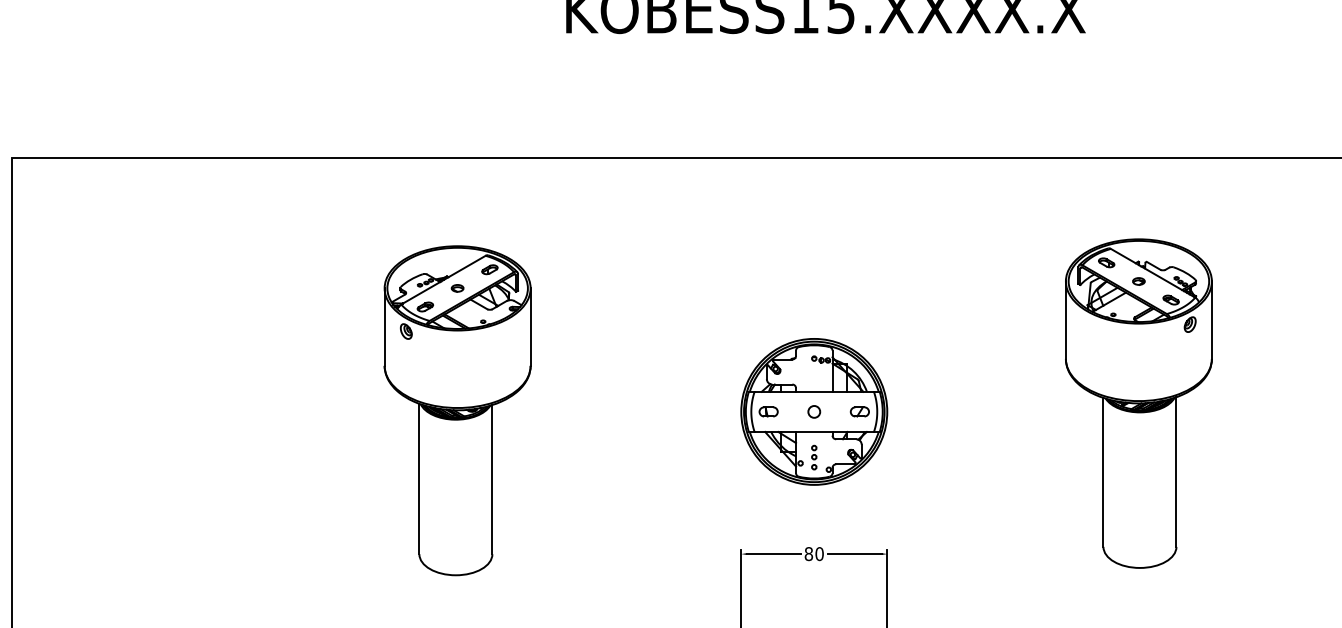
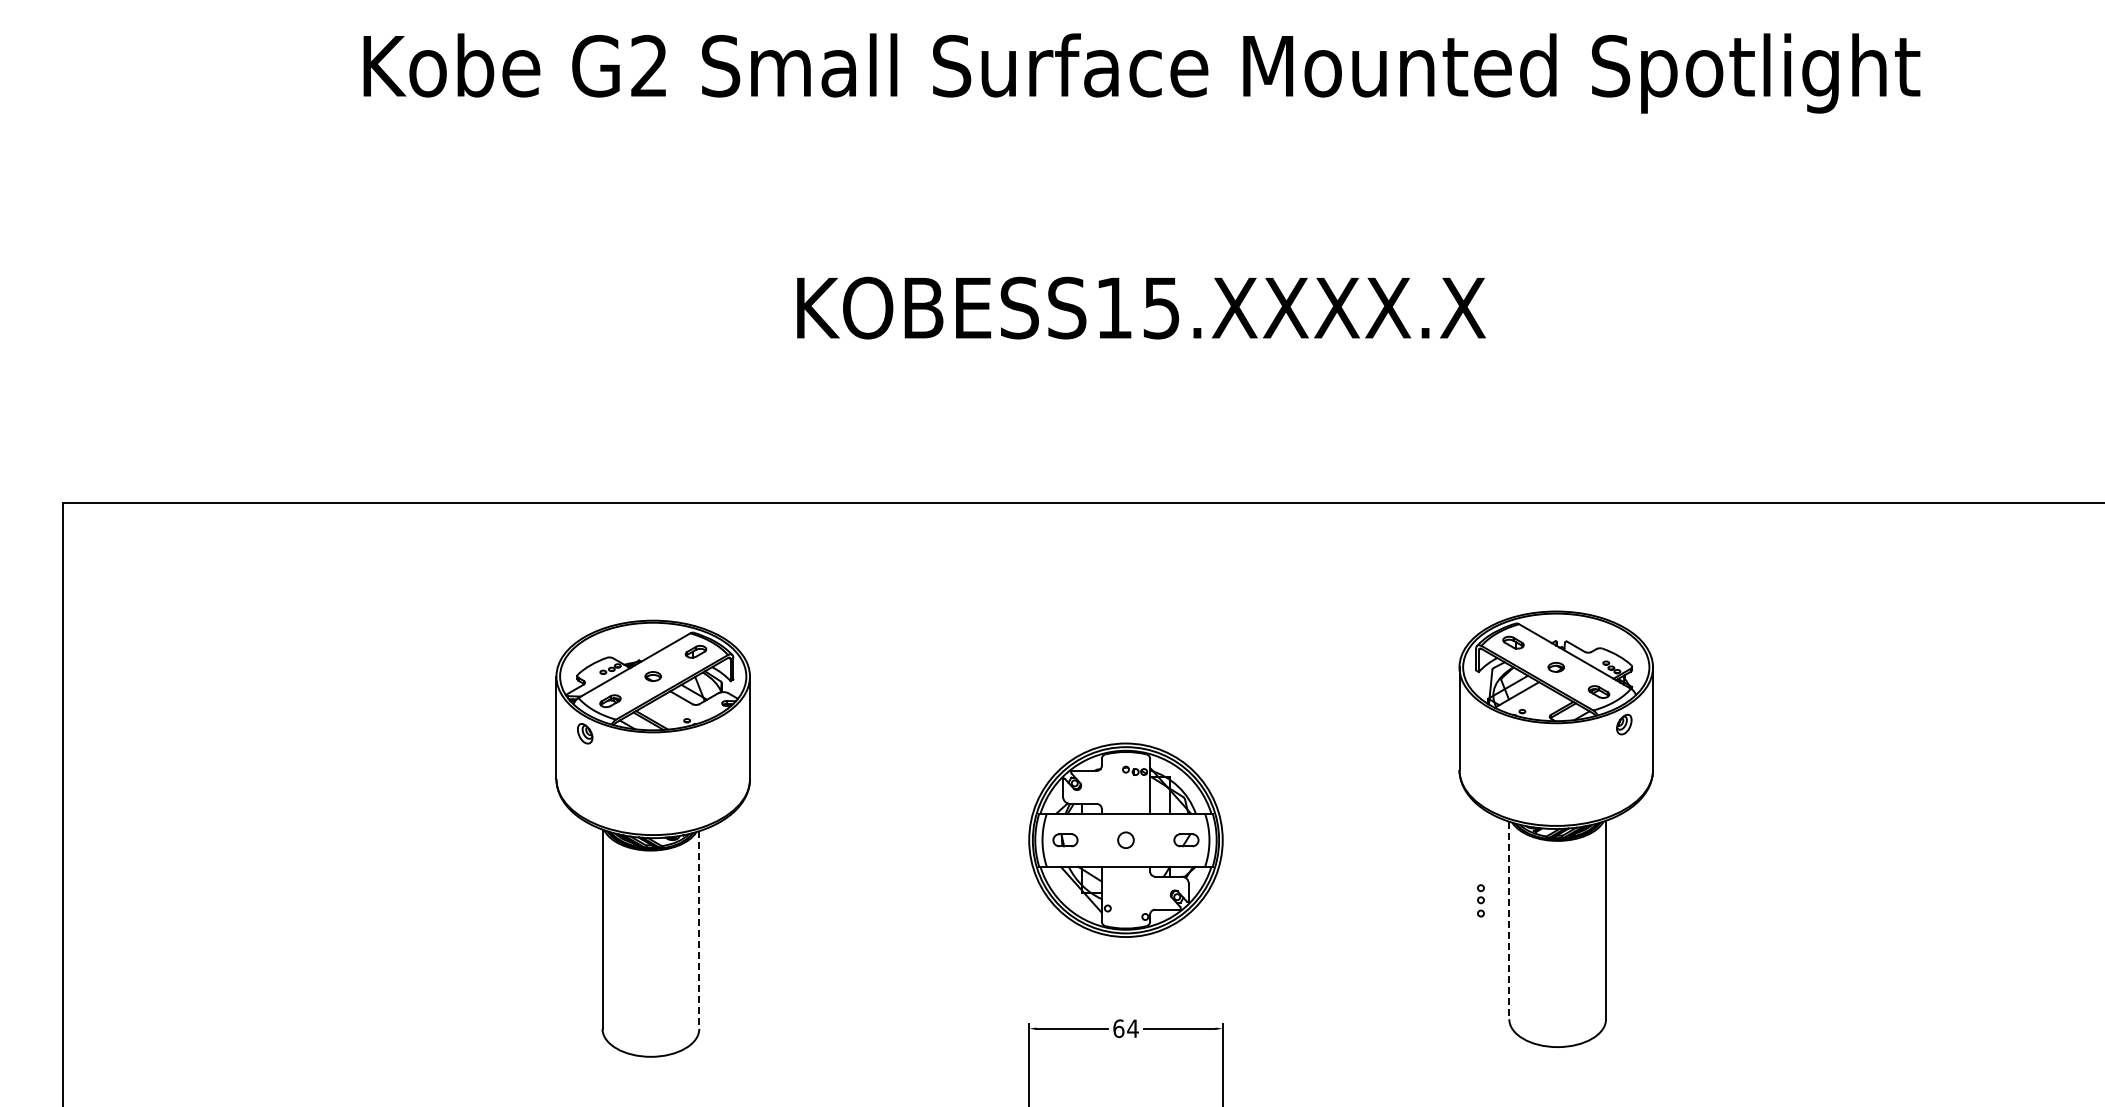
part: (813, 457) -> (1480, 900), moved
line: (1103, 472) -> (1509, 920), solid -> dashed
line: (492, 479) -> (699, 930), solid -> dashed
text: (813, 553) -> (1125, 1028), 80 -> 64

